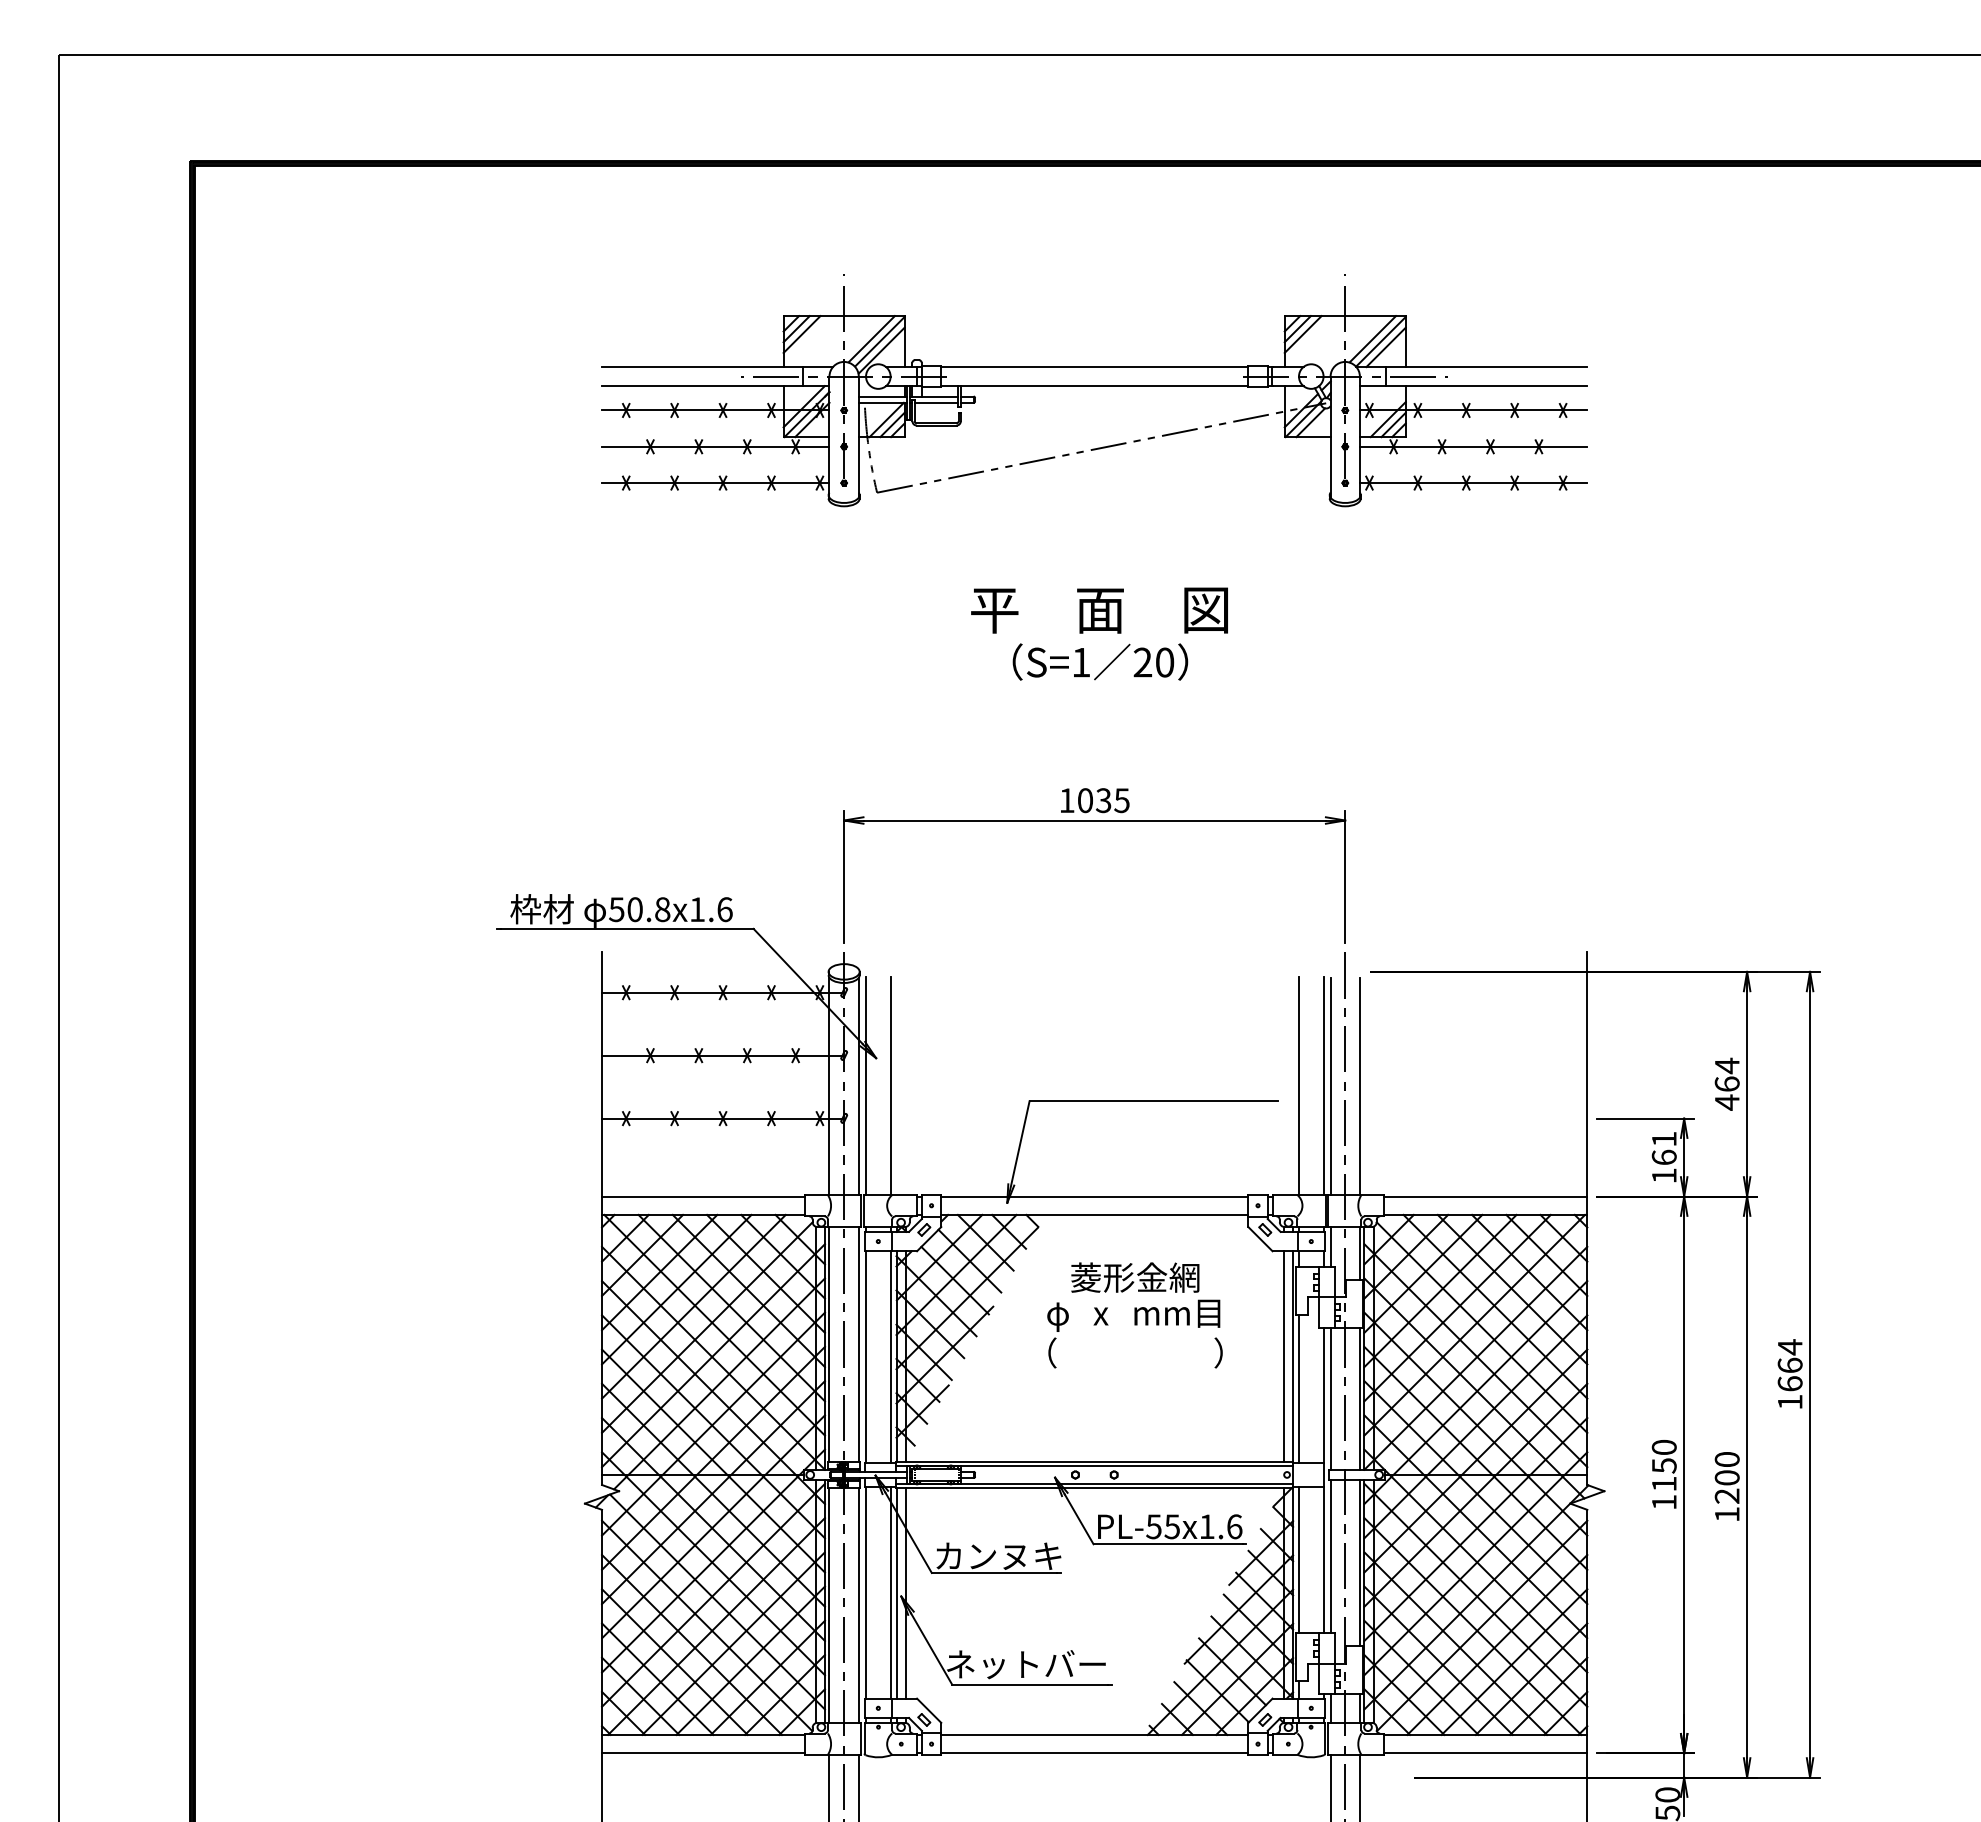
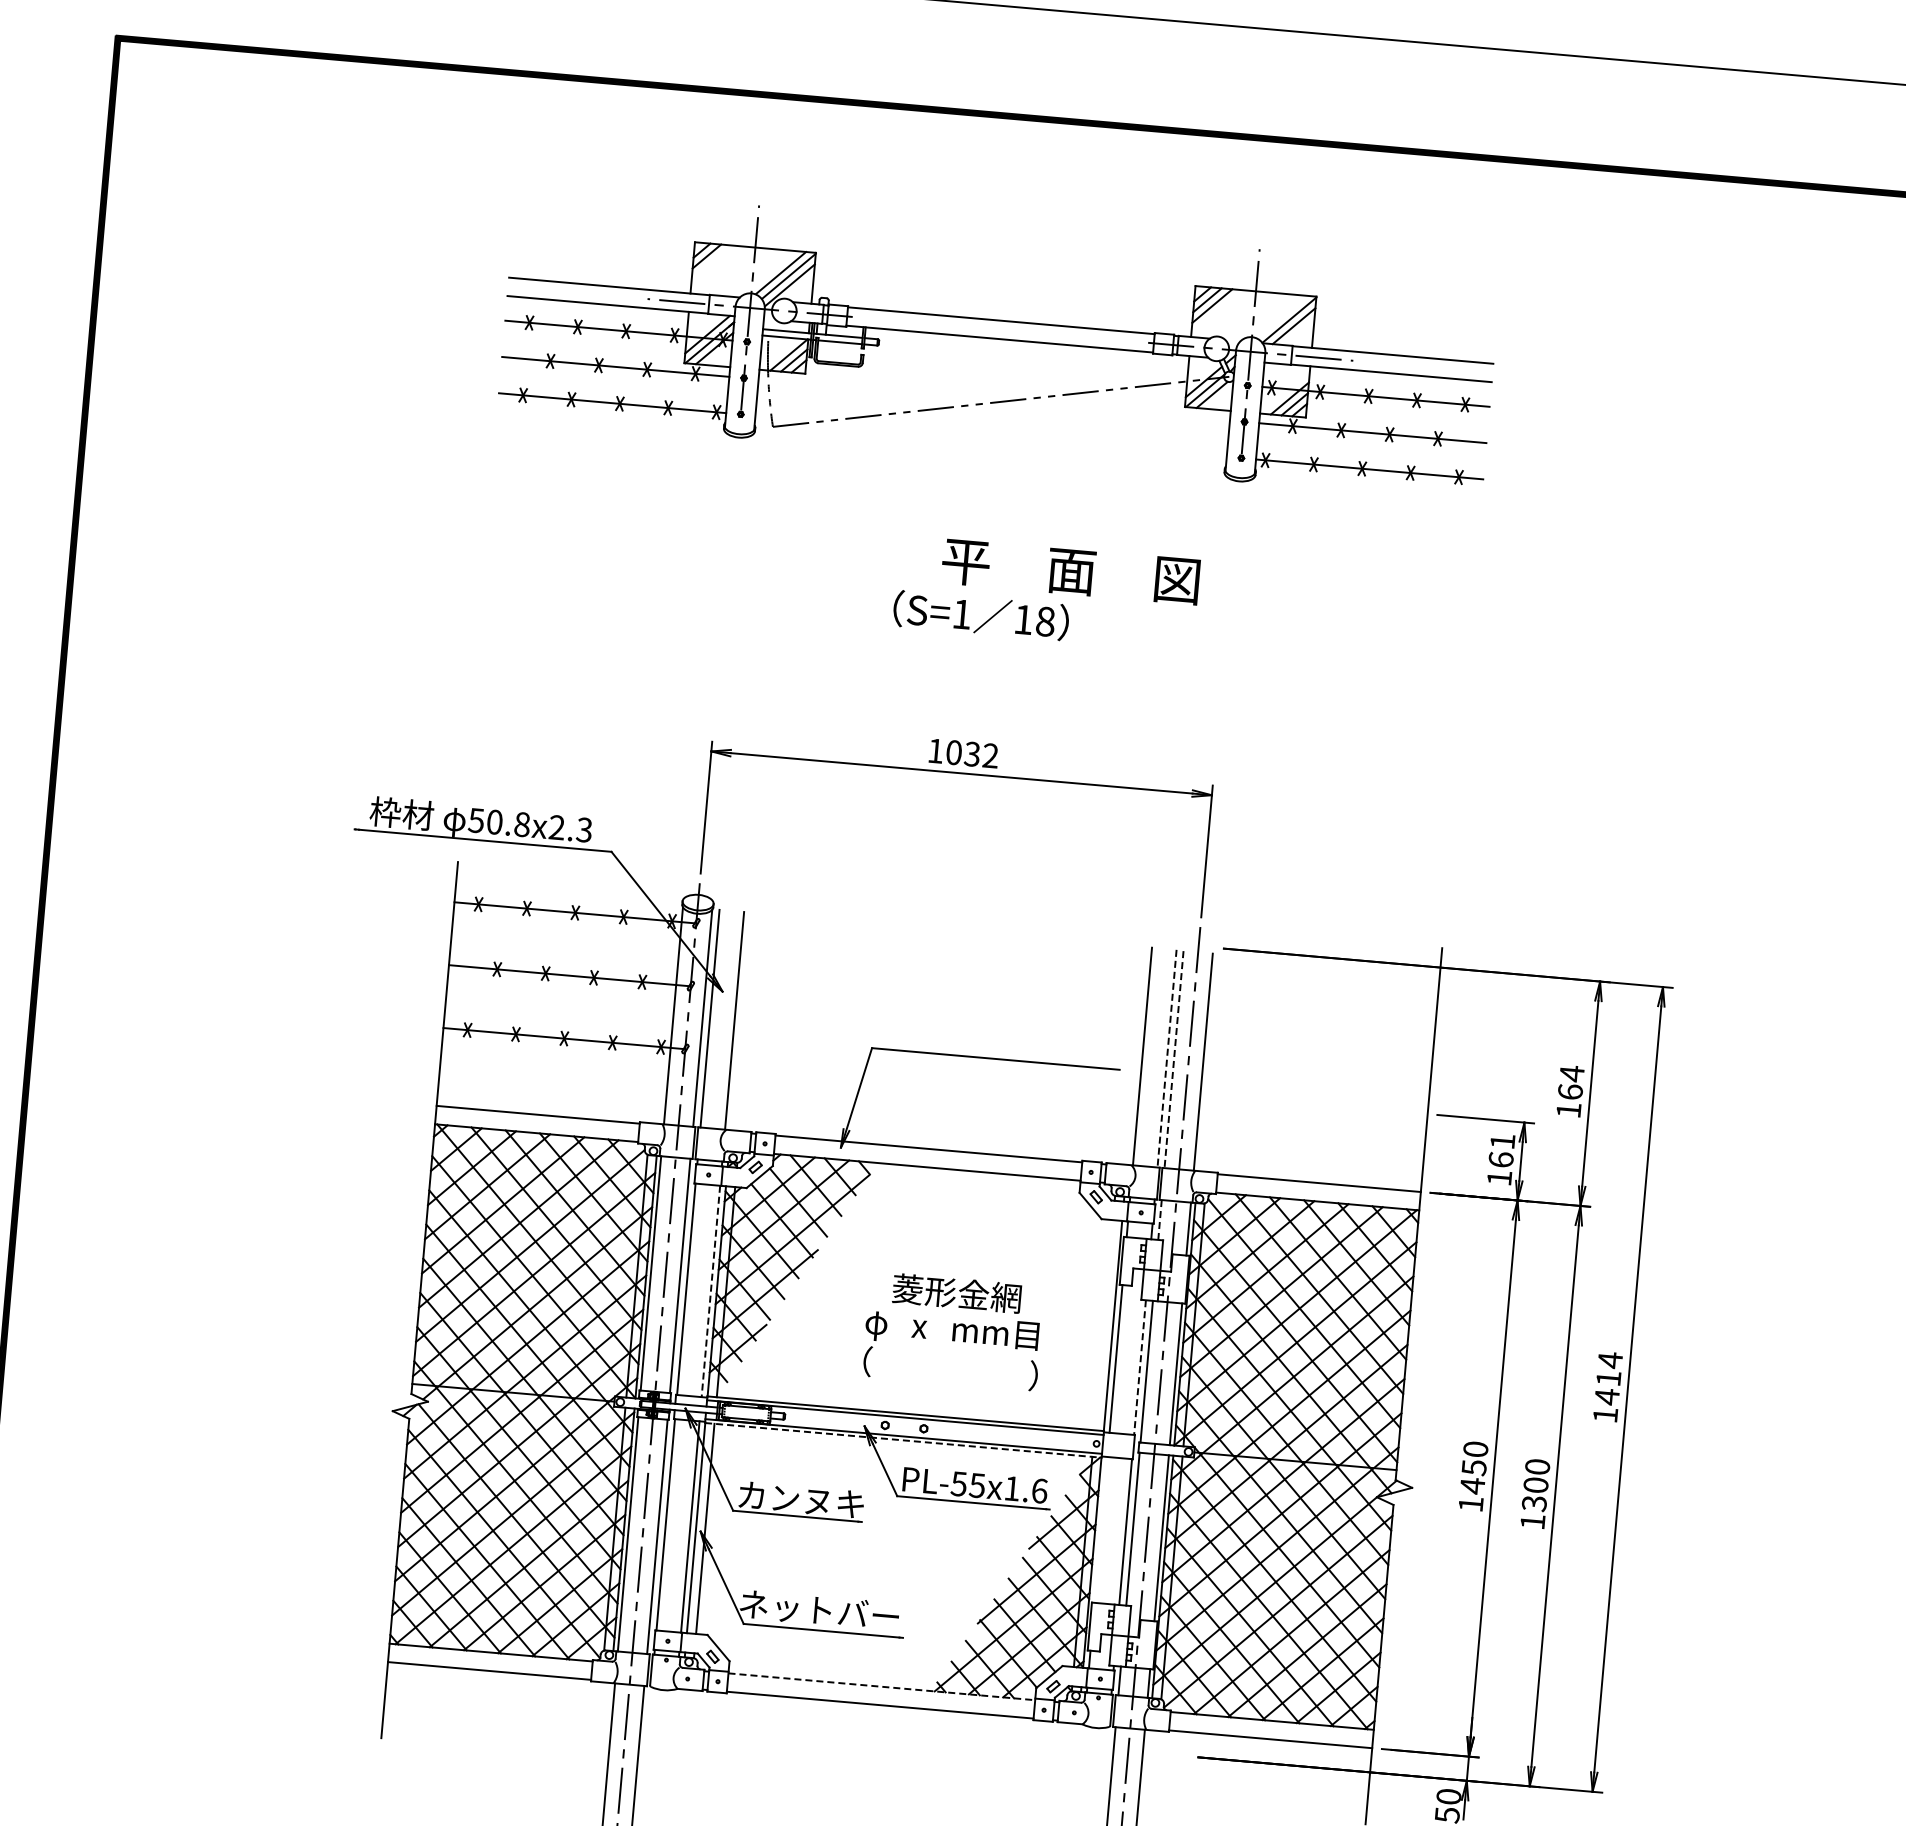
line: (801, 334) -> (711, 262), removed
line: (1372, 339) -> (1281, 317), removed
text: (1099, 610) -> (1070, 571), moved
text: (1153, 662) -> (1034, 620), 20 -> 18
text: (1121, 800) -> (990, 755), 1035 -> 1032
text: (710, 909) -> (570, 828), 50.8x1.6 -> 50.8x2.3
line: (1323, 1086) -> (1166, 1059), solid -> dashed
line: (1330, 1086) -> (1173, 1059), solid -> dashed
text: (1727, 1102) -> (1569, 1110), 464 -> 164
line: (1330, 1247) -> (1159, 1220), solid -> dashed
text: (1134, 1315) -> (952, 1331), moved
line: (1283, 1356) -> (1103, 1325), removed
line: (890, 1357) -> (710, 1291), solid -> dashed
text: (1789, 1374) -> (1607, 1387), 1664 -> 1414
line: (1323, 1395) -> (1139, 1367), solid -> dashed
text: (1664, 1484) -> (1472, 1486), 1150 -> 1450
line: (1094, 1488) -> (903, 1440), solid -> dashed
text: (1727, 1496) -> (1534, 1503), 1200 -> 1300
line: (1298, 1560) -> (1100, 1530), removed
line: (1094, 1734) -> (881, 1686), solid -> dashed

